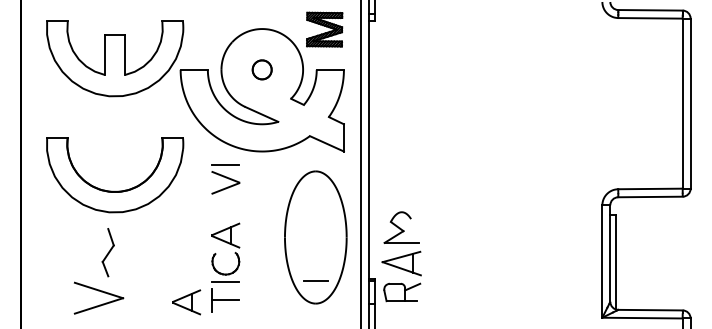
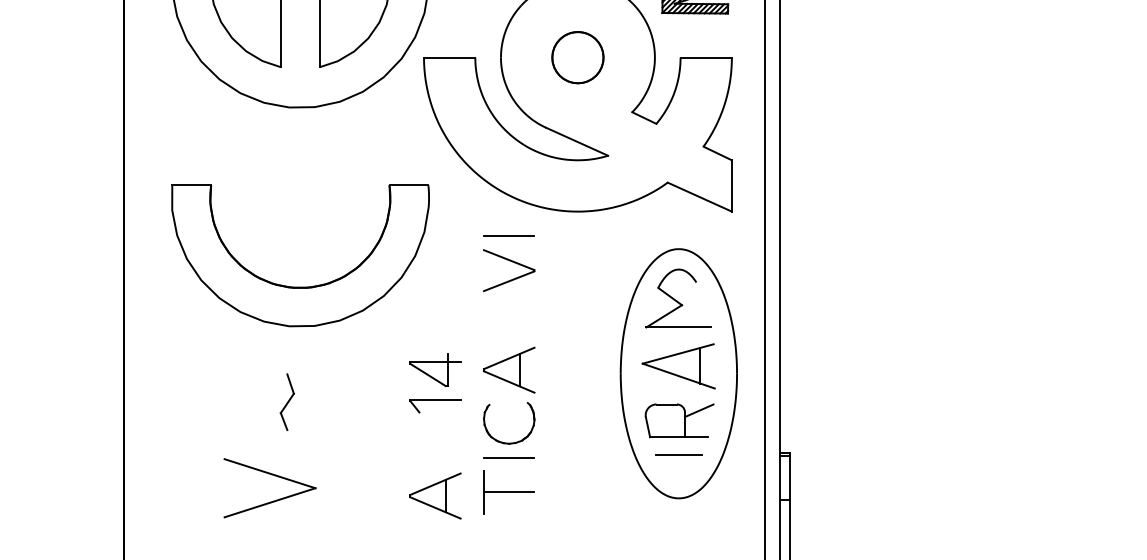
part: (261, 69) -> (576, 56), size x1.43
part: (186, 242) -> (435, 383), added
part: (107, 252) -> (286, 402), size x0.62
part: (401, 256) -> (678, 353), moved

